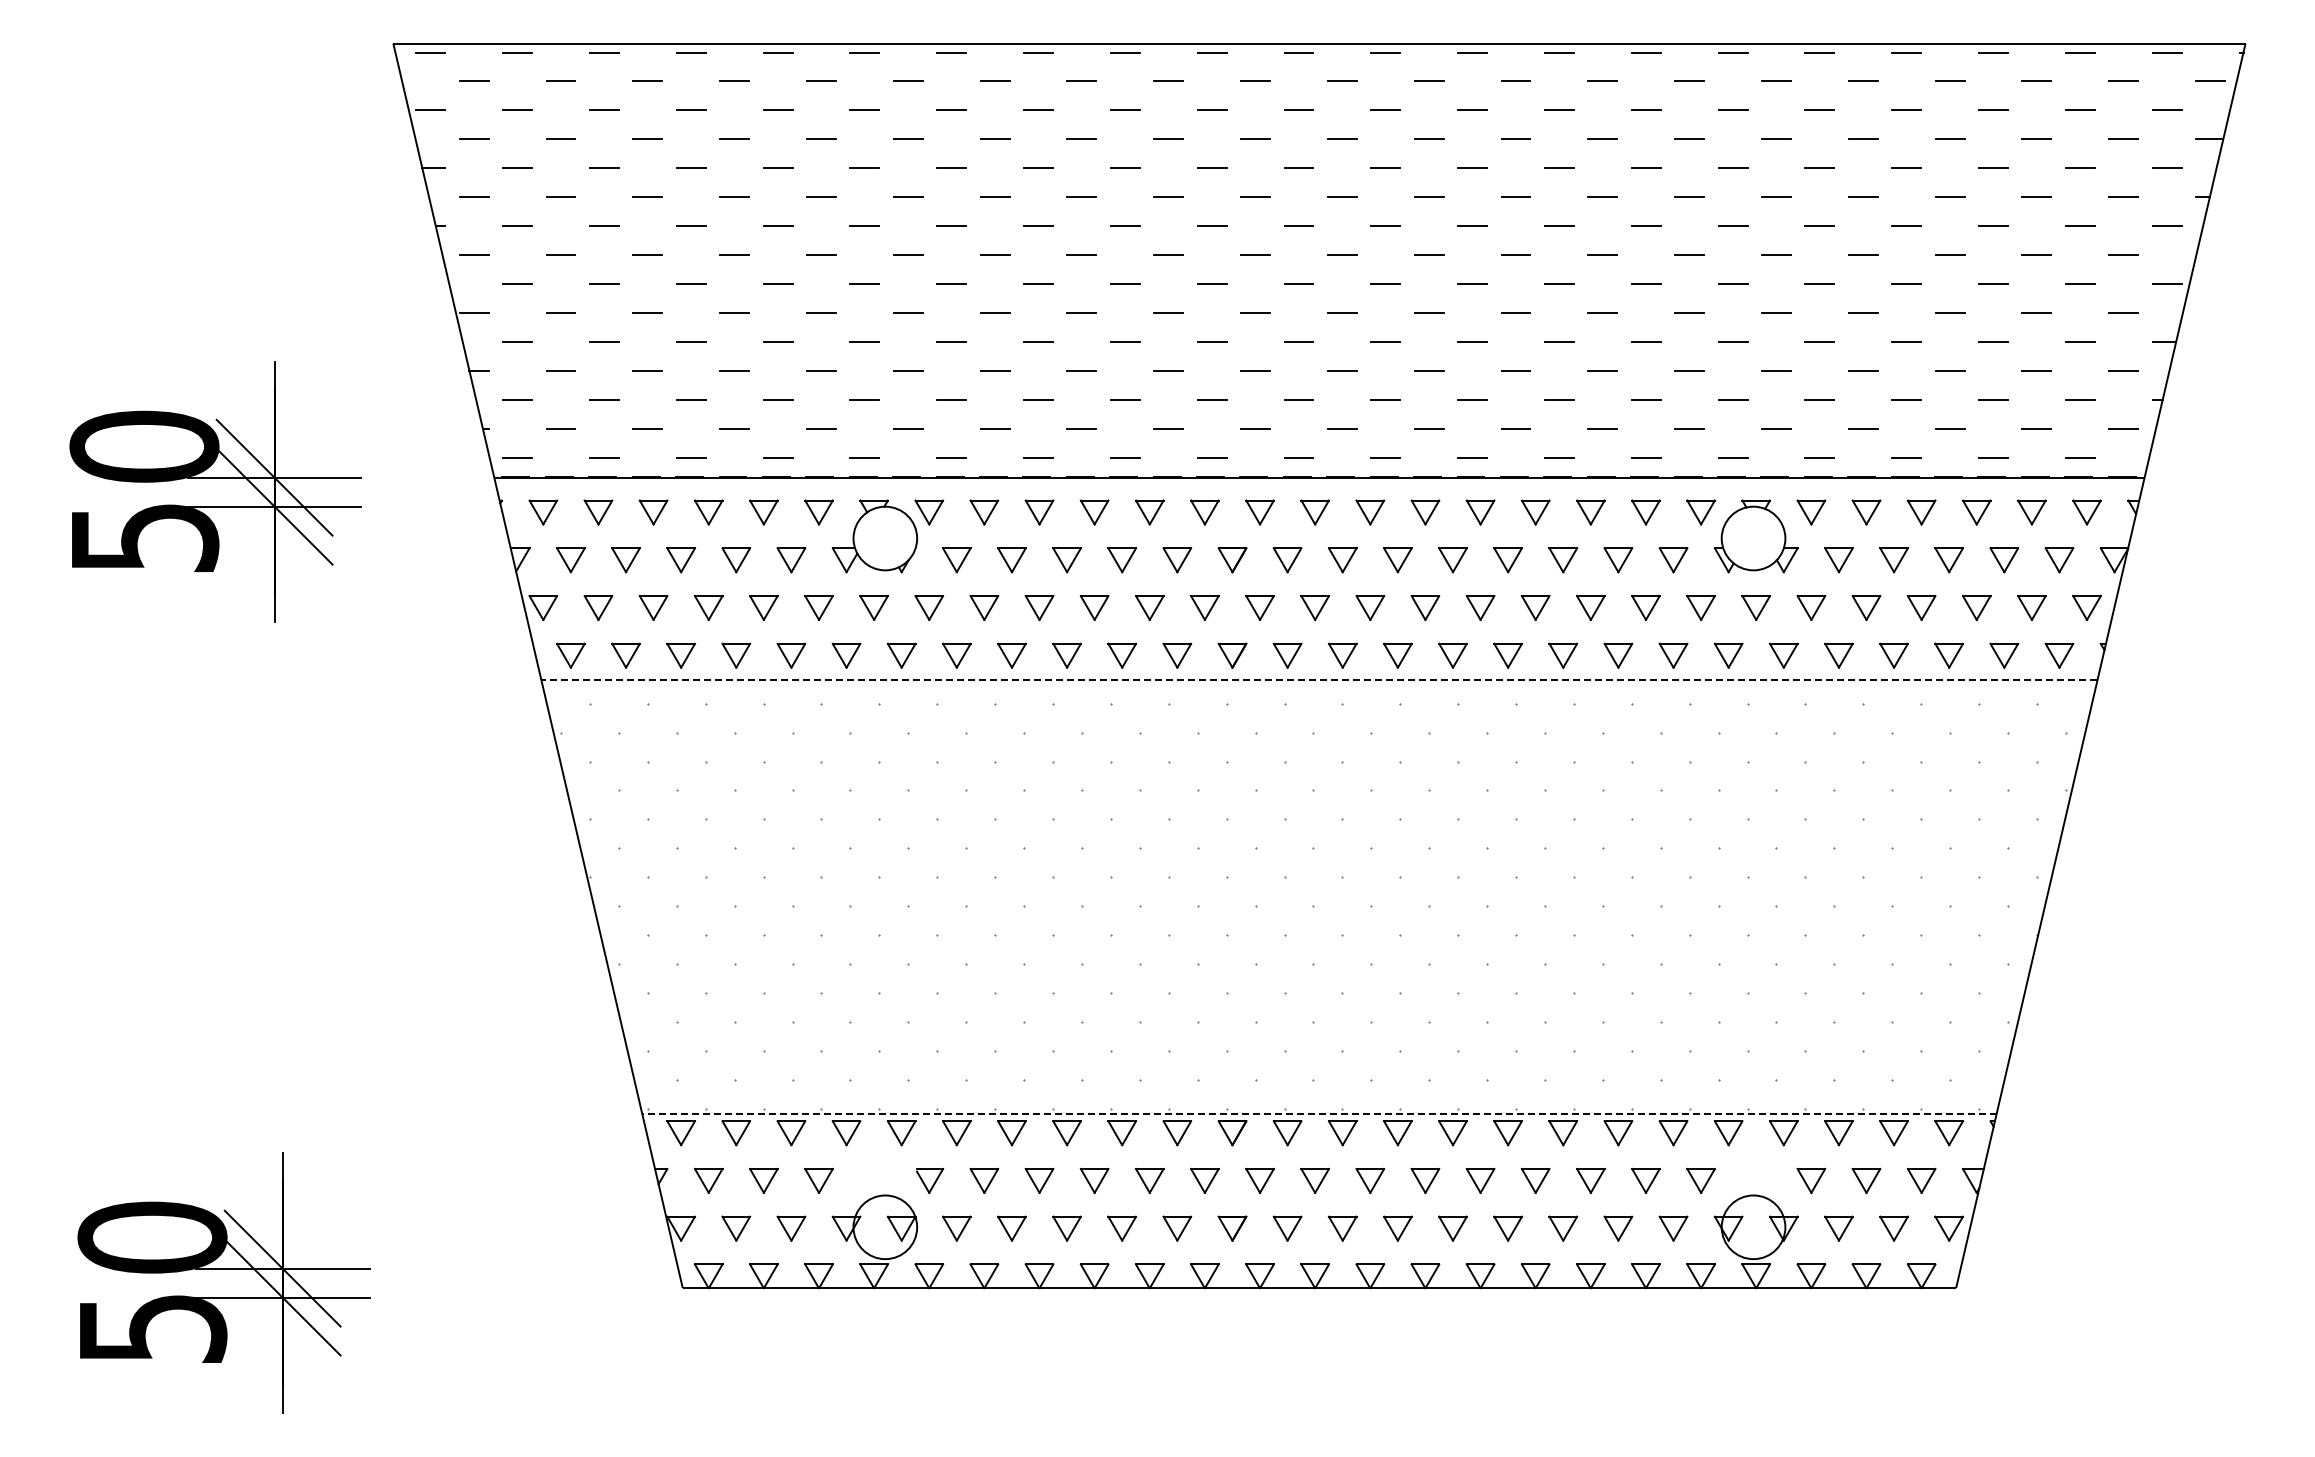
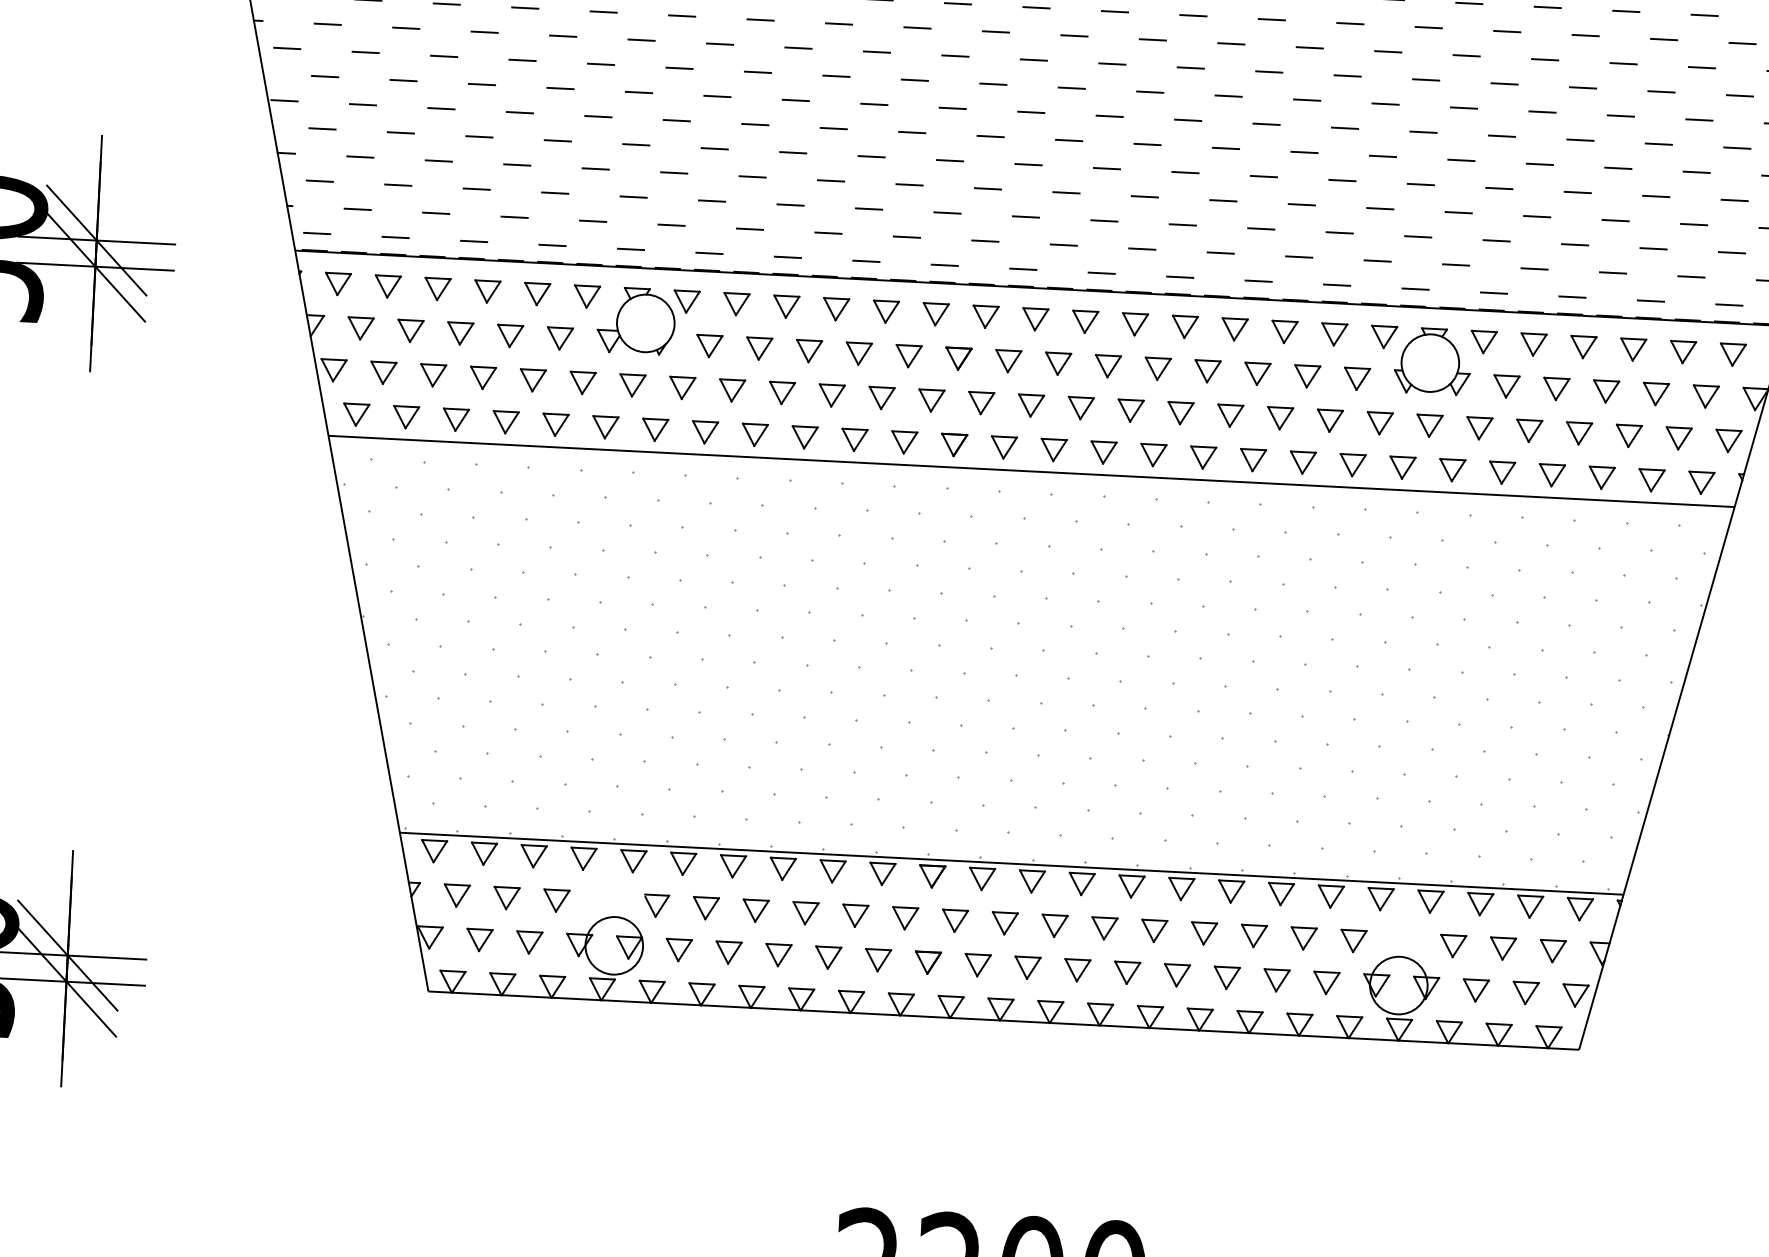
line: (1318, 680) -> (1030, 471), dashed -> solid
line: (1318, 1114) -> (1010, 863), dashed -> solid

